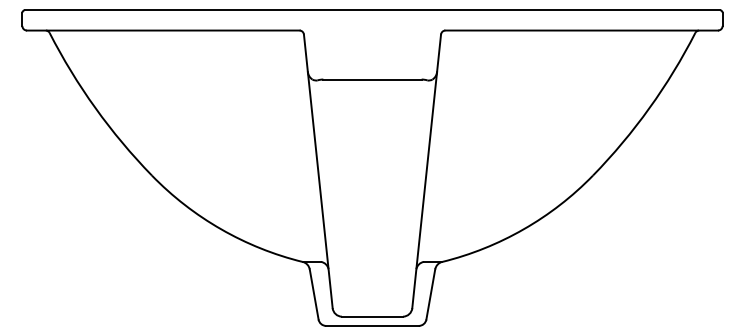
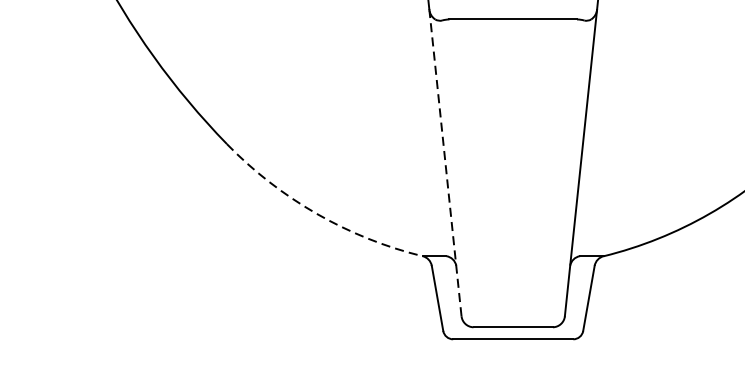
line: (320, 189) -> (445, 162), solid -> dashed
arc: (221, 229) -> (317, 214), solid -> dashed

